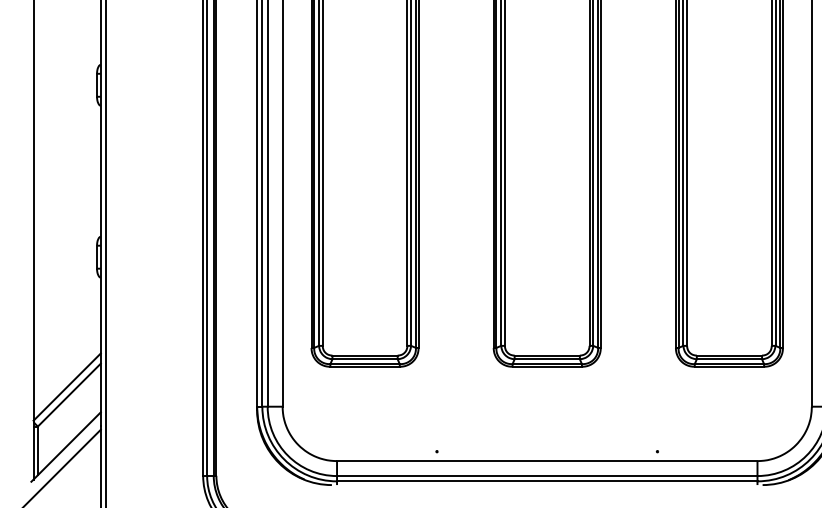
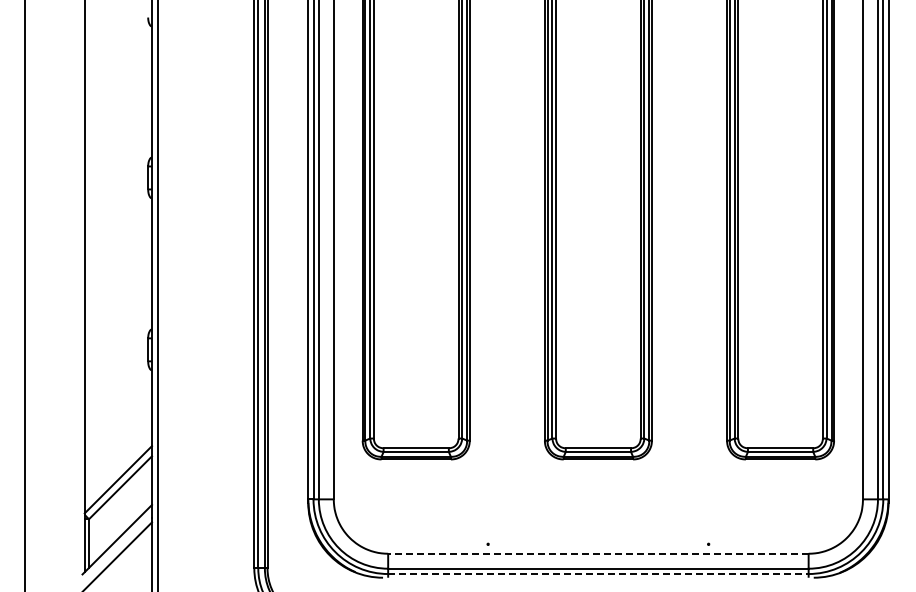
line: (546, 460) -> (597, 553), solid -> dashed
line: (547, 481) -> (598, 574), solid -> dashed

